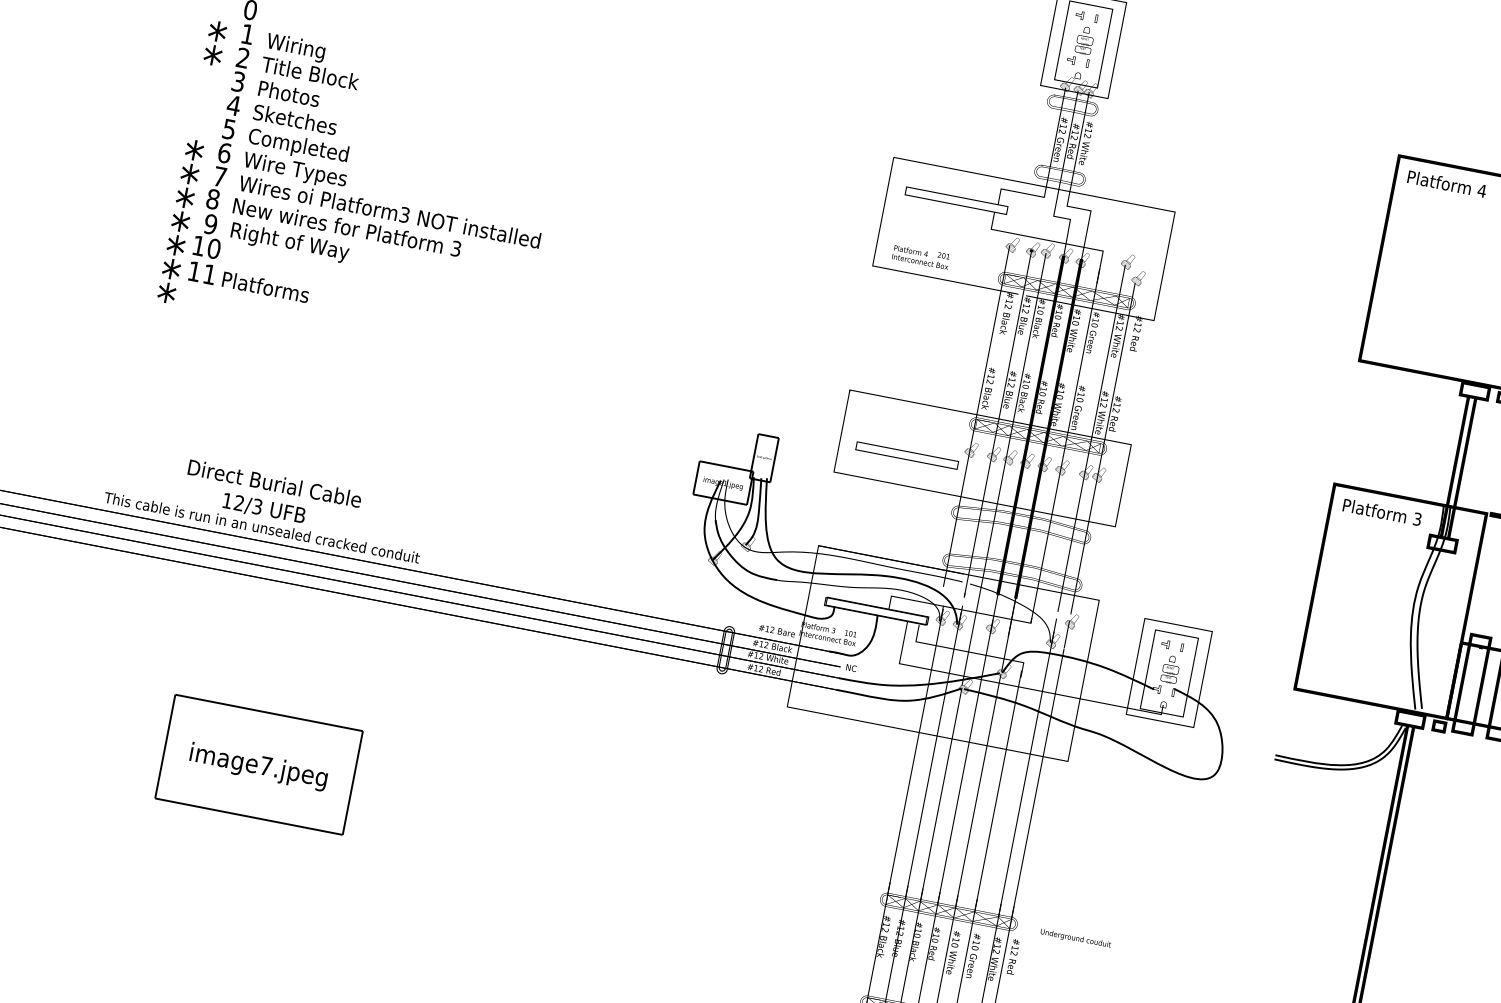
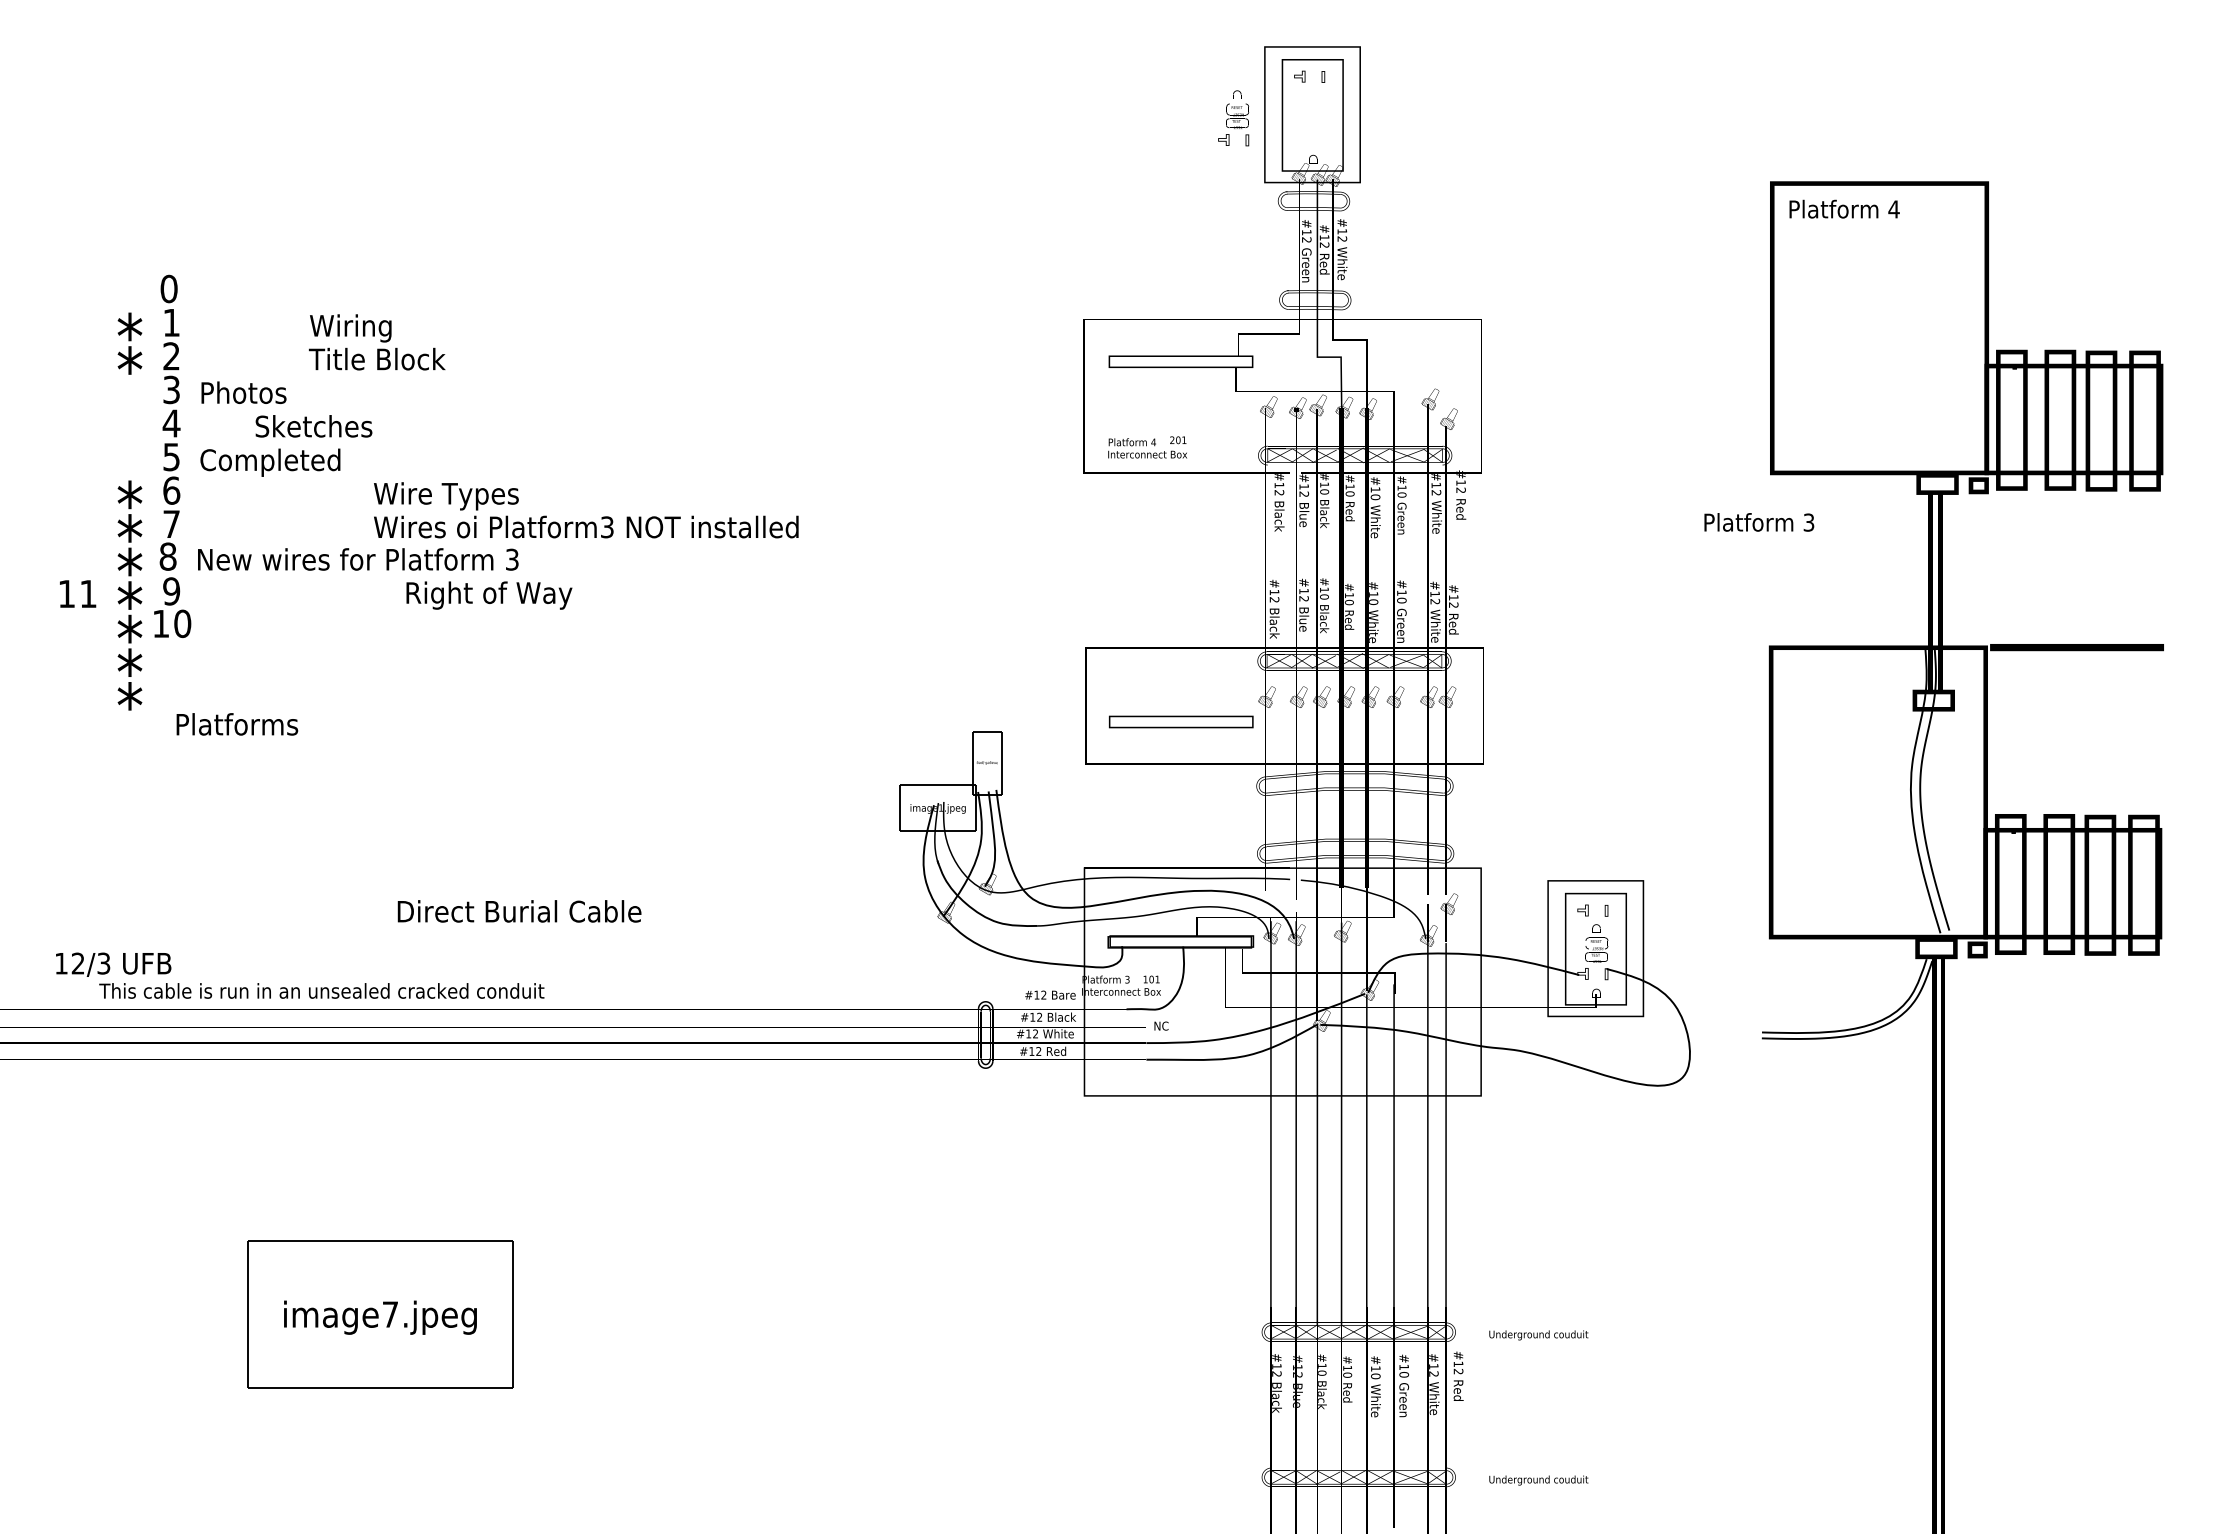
text: (1080, 46) -> (1233, 118), moved
text: (312, 61) -> (377, 342), moved
text: (294, 119) -> (313, 426), moved
text: (392, 200) -> (586, 510), moved
text: (290, 242) -> (489, 595), moved
text: (202, 272) -> (78, 593), moved
text: (266, 287) -> (237, 724), moved
text: (274, 483) -> (519, 911), moved
text: (264, 508) -> (113, 964), moved
text: (1382, 512) -> (1759, 522), moved

